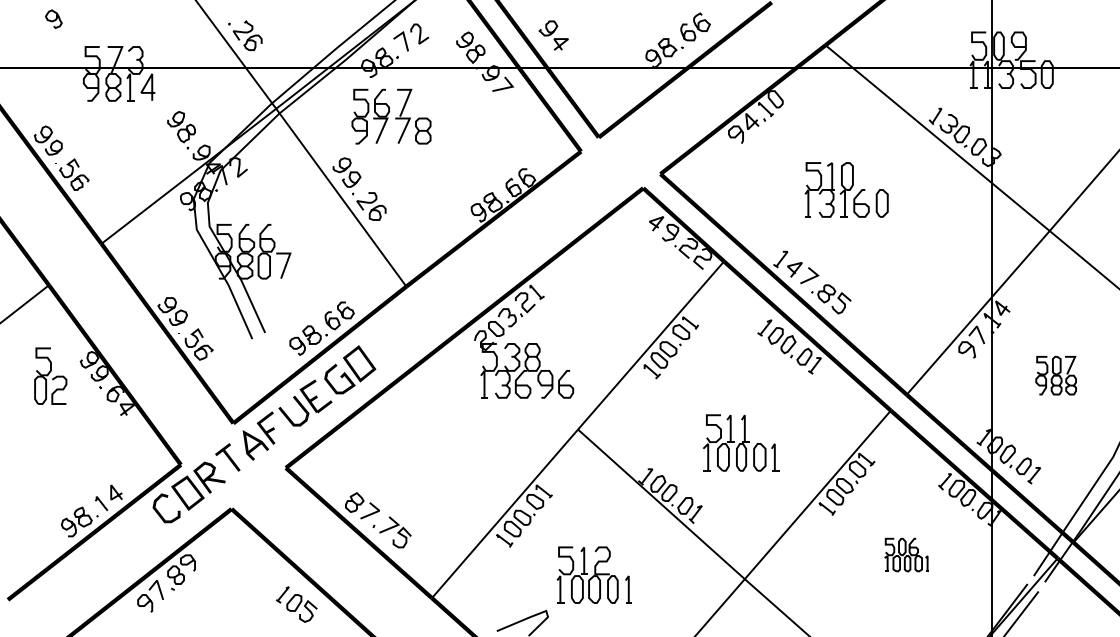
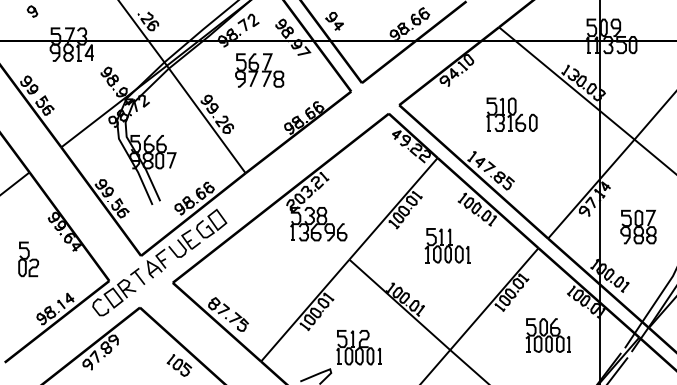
part: (391, 116) -> (259, 70), moved
part: (1056, 374) -> (638, 226), size x1.43
part: (50, 376) -> (28, 259), moved
part: (740, 442) -> (447, 245), moved
part: (905, 555) -> (547, 335), size x1.67

